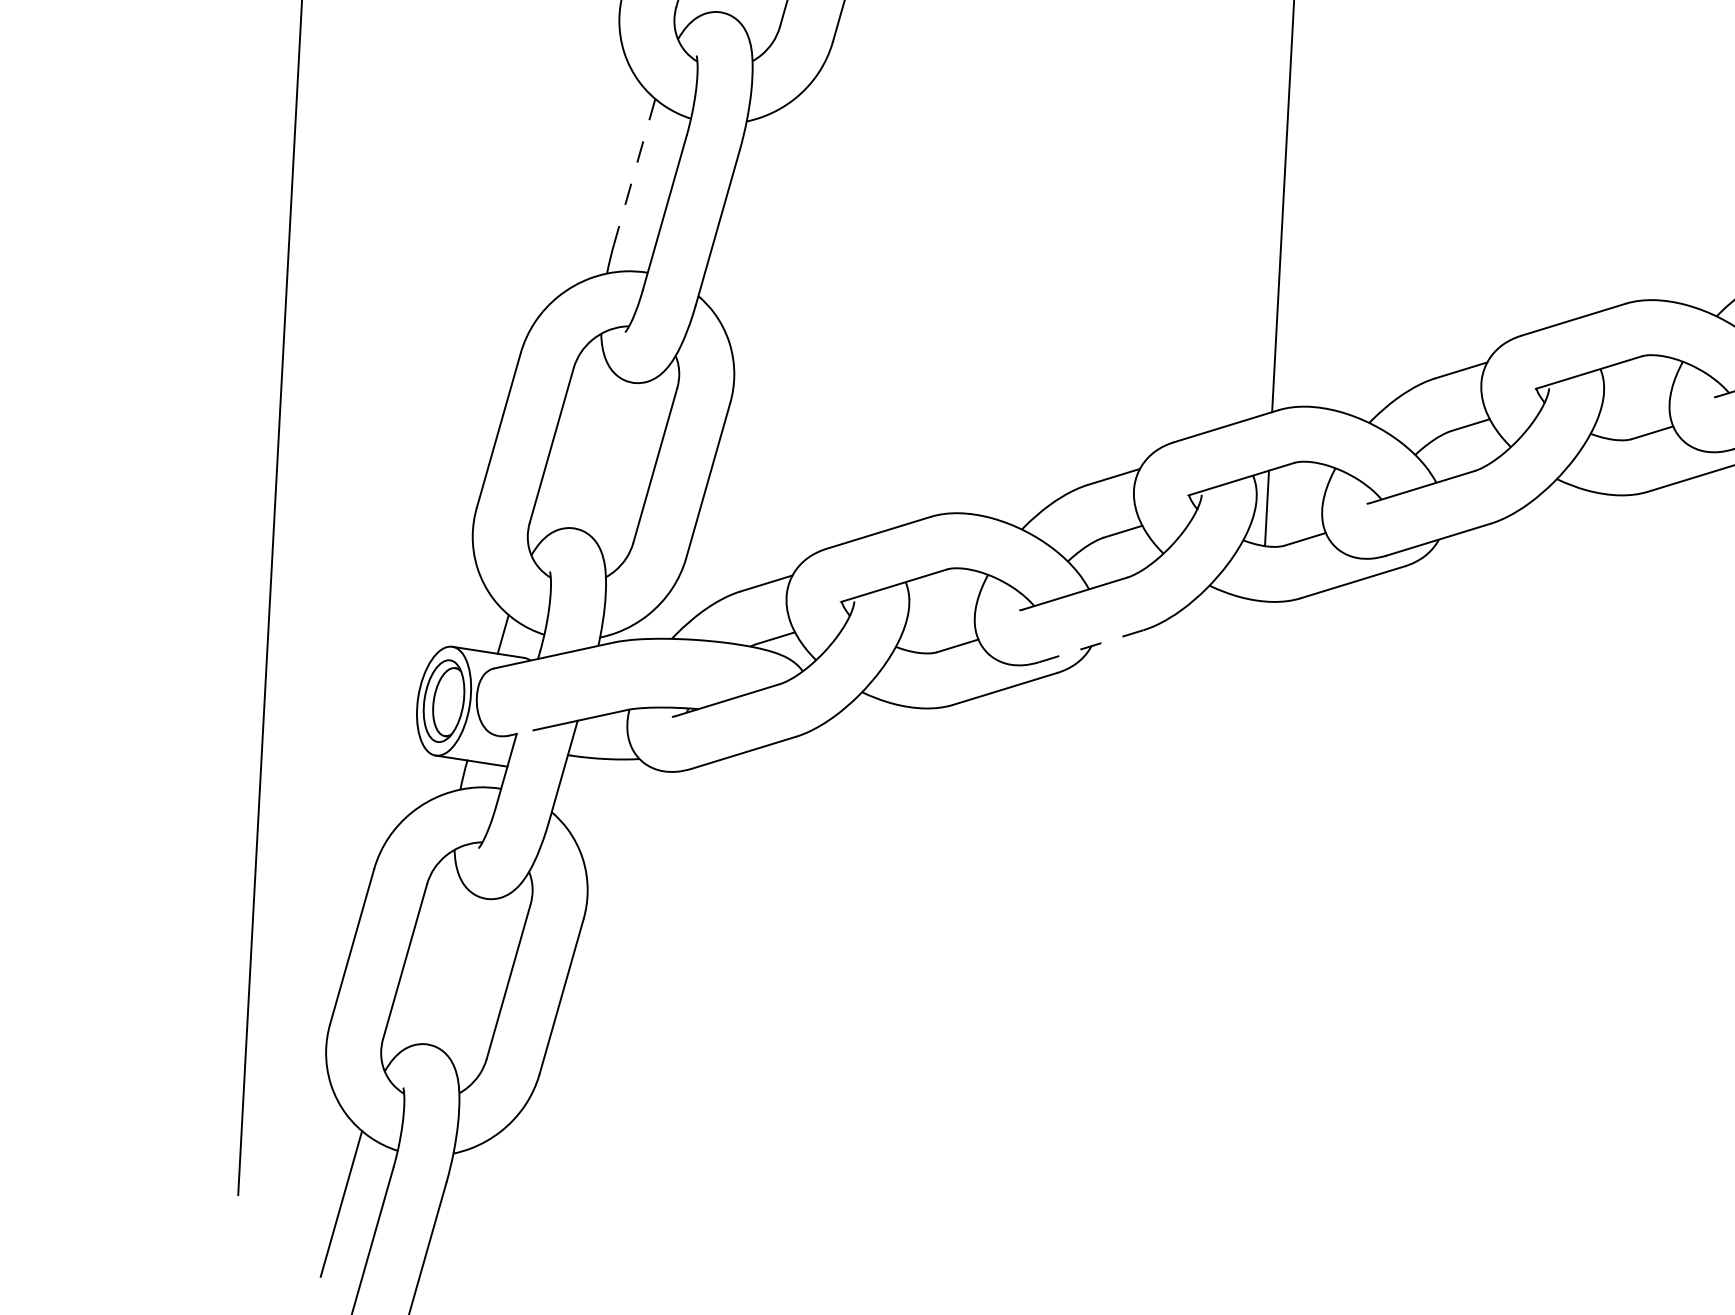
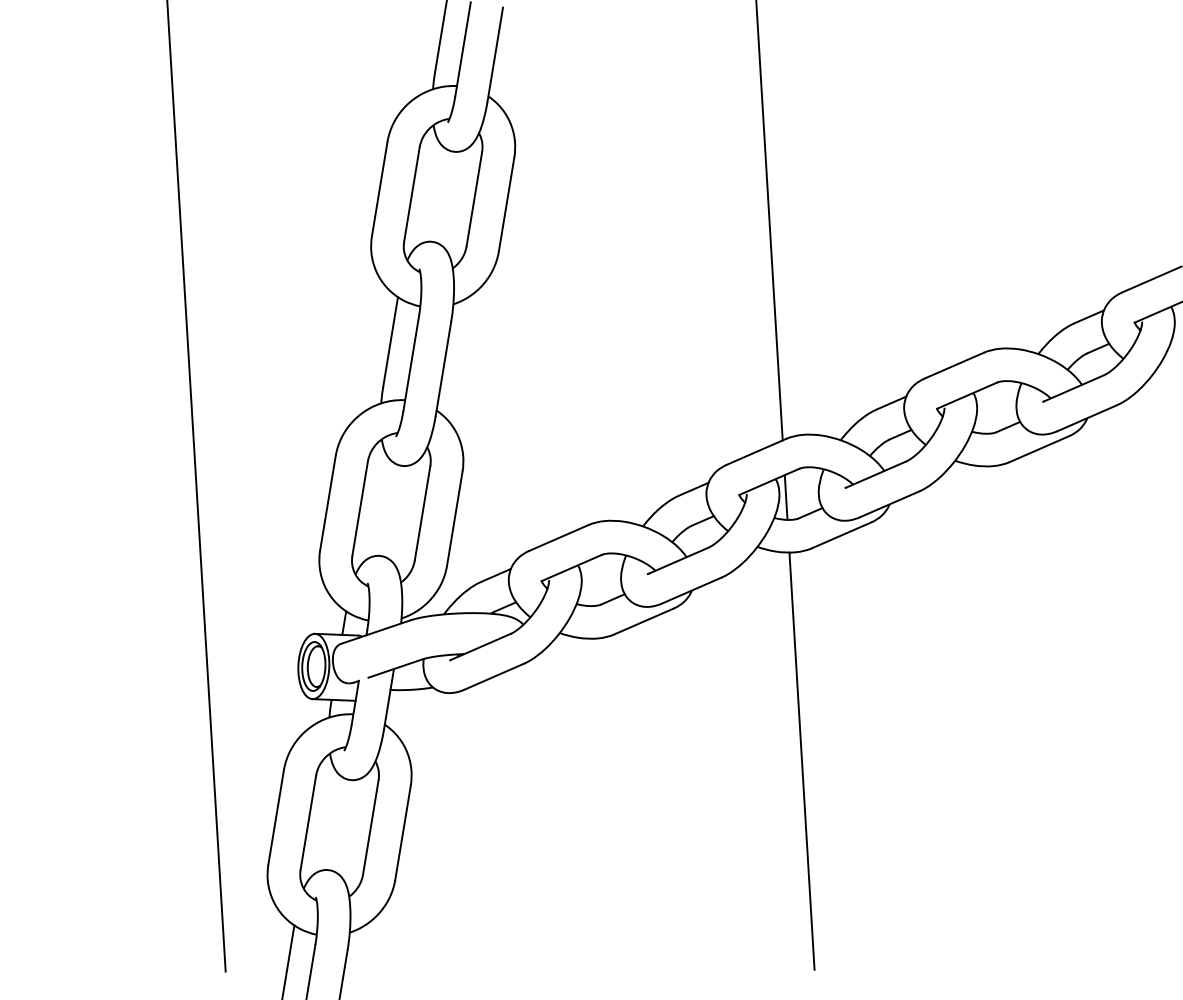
line: (634, 171) -> (390, 341), dashed -> solid
line: (1090, 646) -> (691, 590), dashed -> solid
line: (1242, 951) -> (801, 760), added

